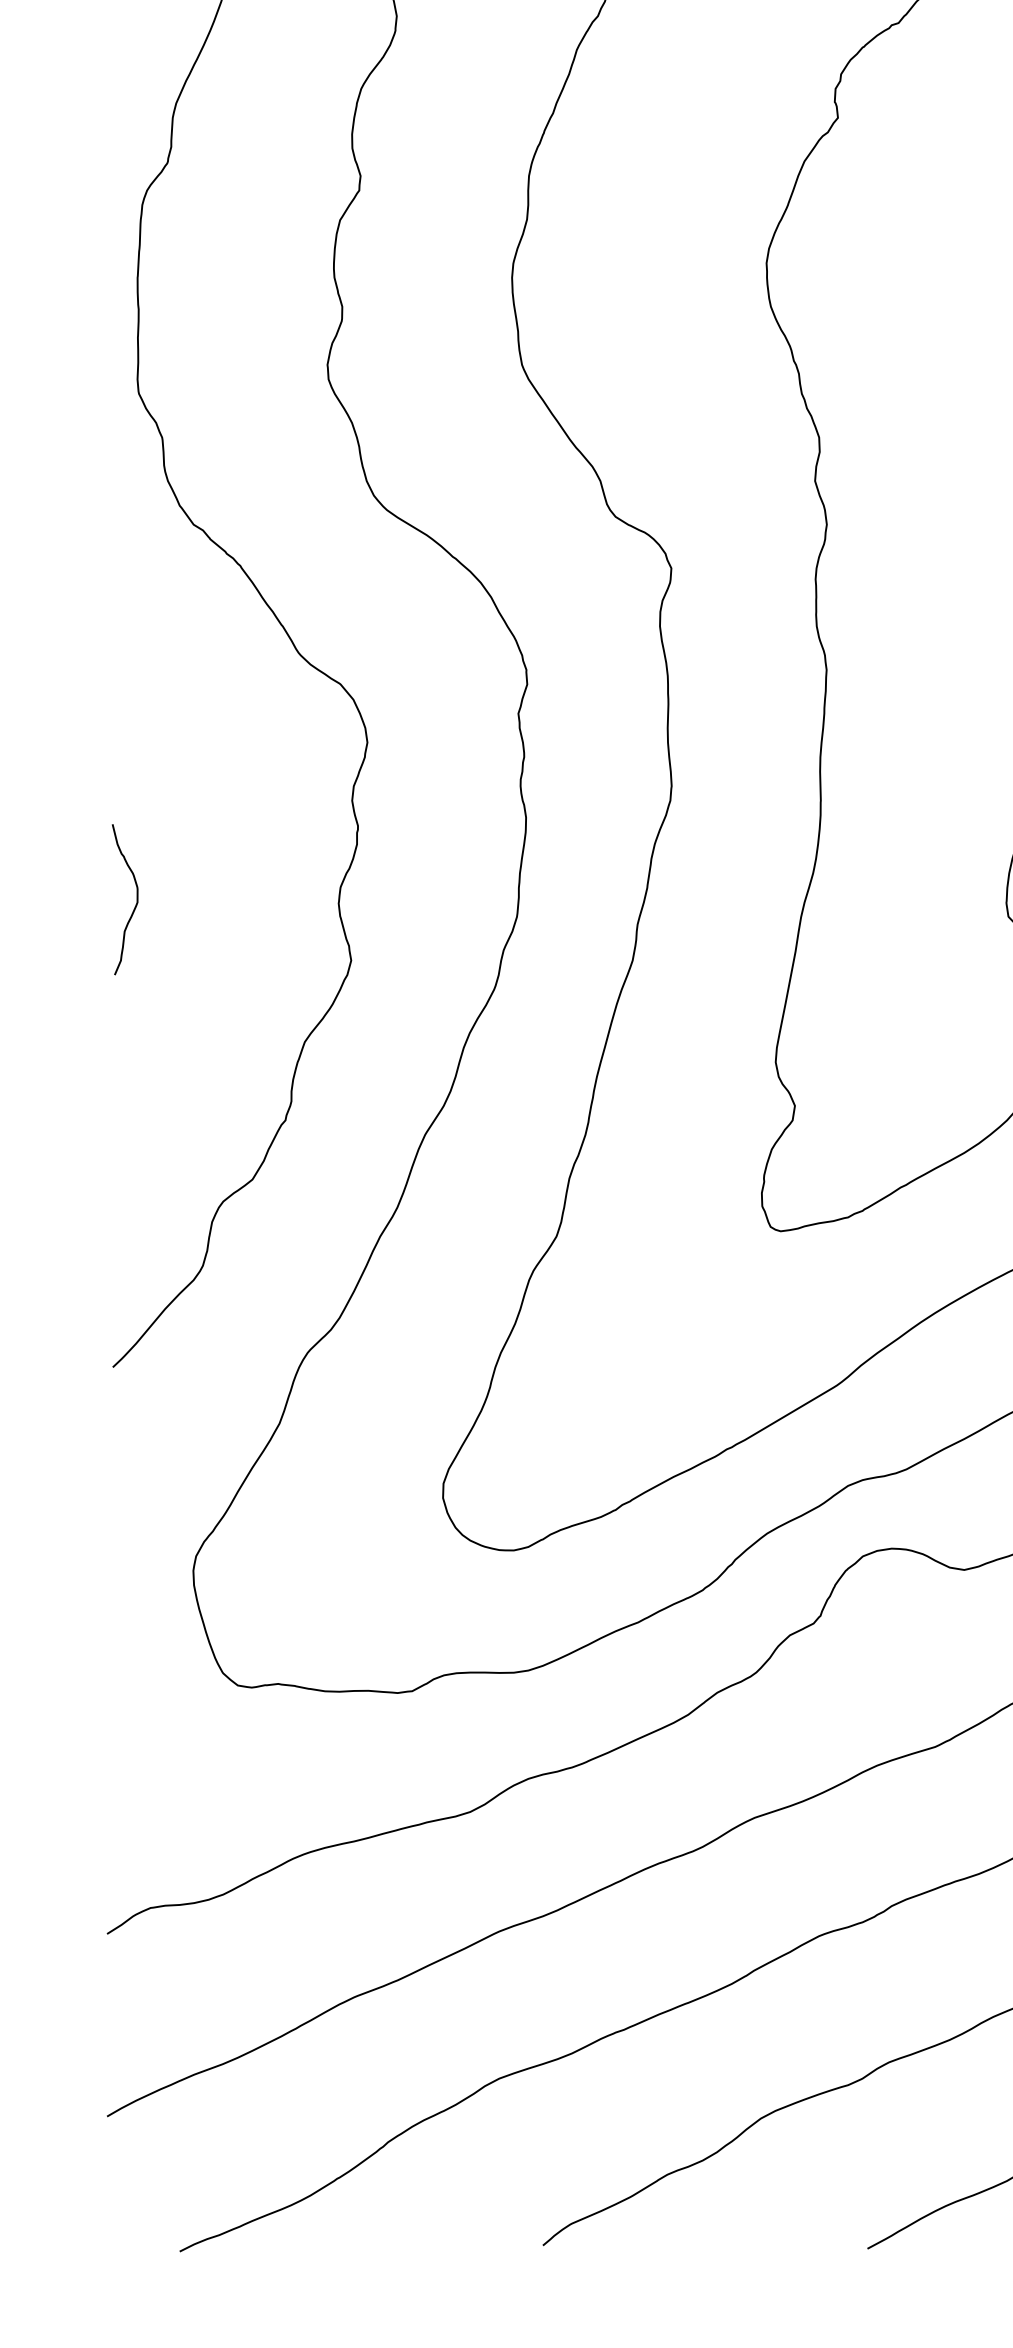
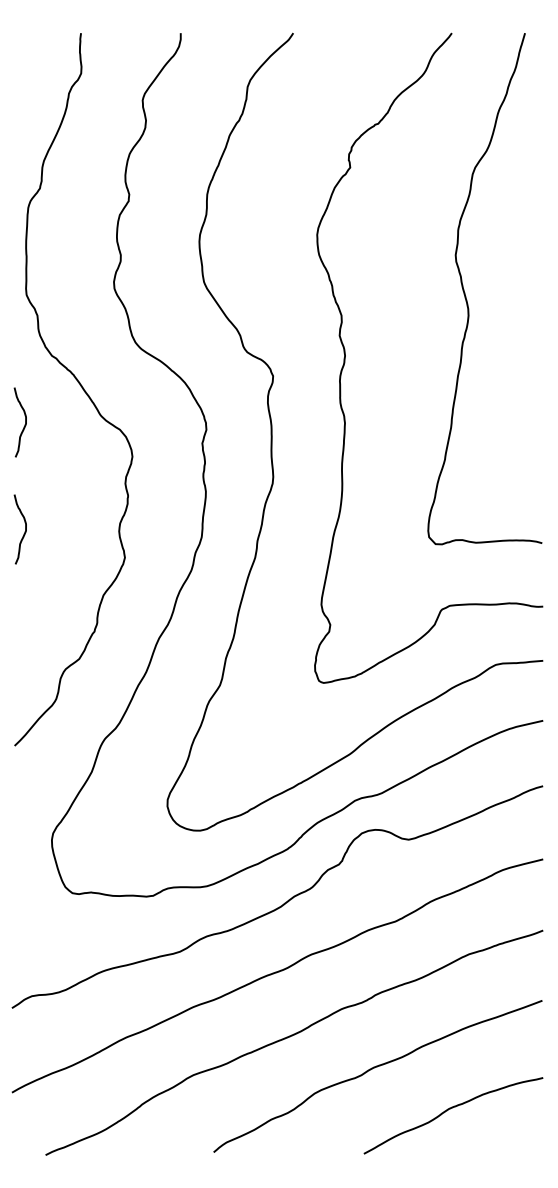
curve: (134, 672) -> (24, 424), added

